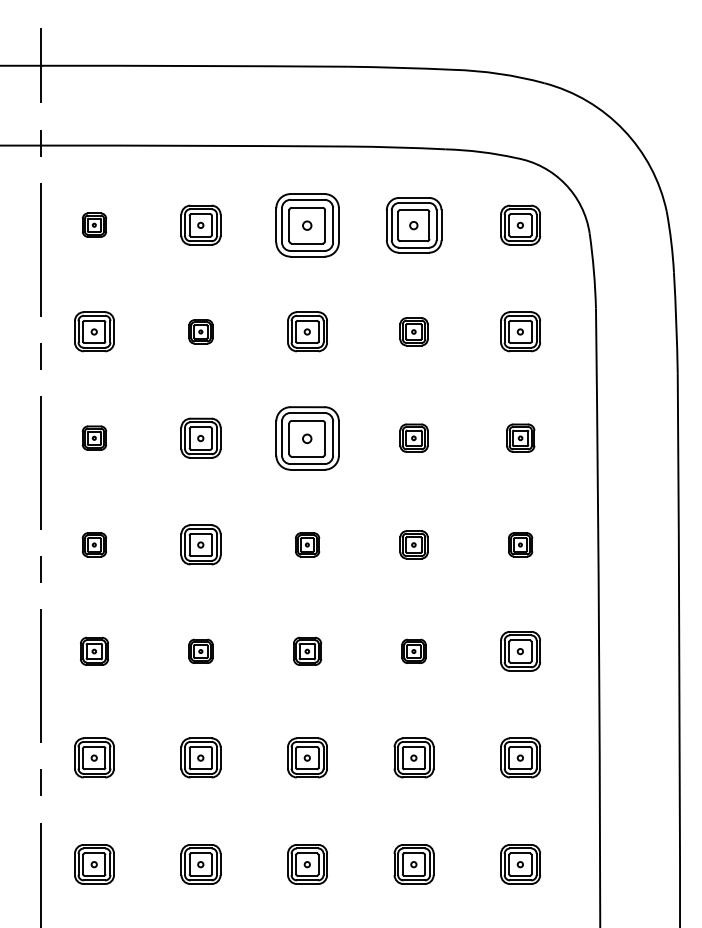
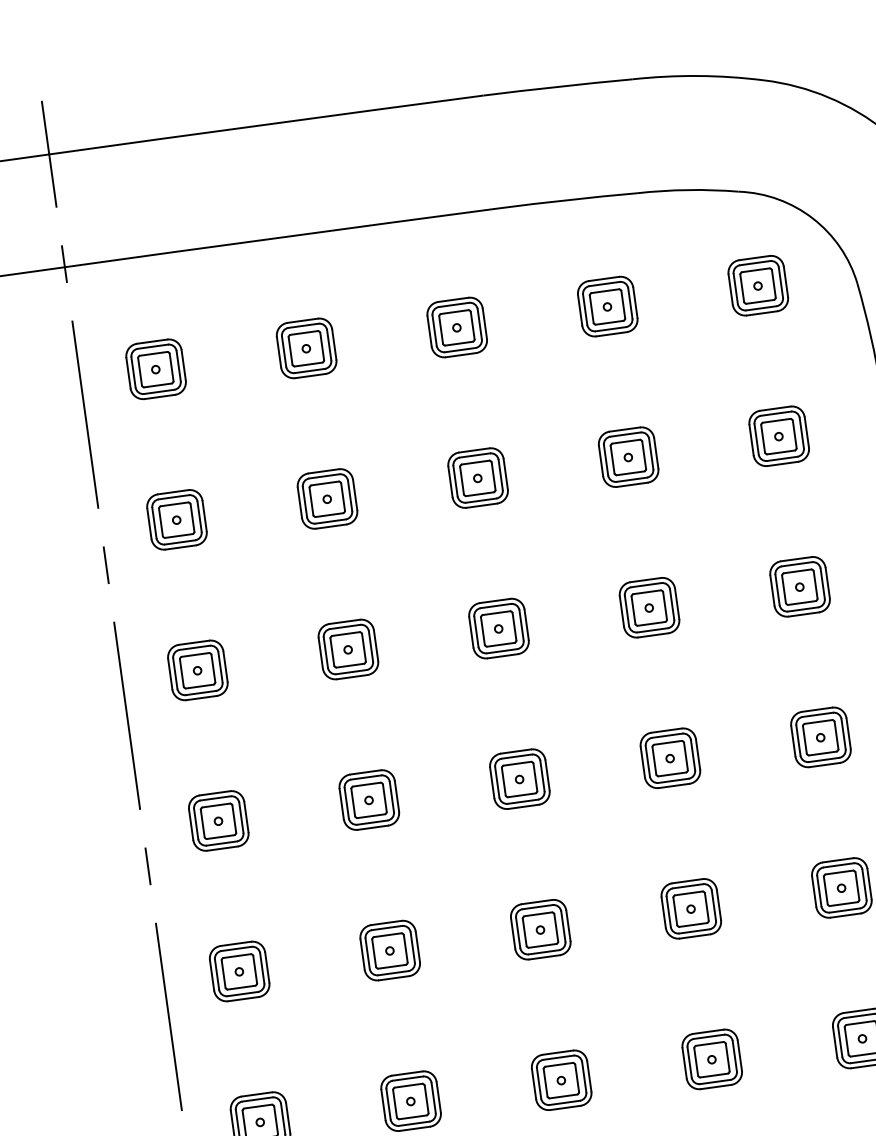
part: (94, 224) -> (155, 368), size x1.67
part: (307, 224) -> (456, 326), size x0.62
part: (413, 224) -> (606, 305), size x0.71
part: (200, 331) -> (326, 498), size x1.67
part: (413, 331) -> (627, 456), size x1.43
part: (94, 437) -> (197, 669), size x1.67
part: (307, 437) -> (498, 627), size x0.62
part: (413, 437) -> (648, 606), size x1.43
part: (520, 437) -> (799, 585), size x1.43
part: (94, 544) -> (218, 820), size x1.67
part: (307, 544) -> (519, 778), size x1.67
part: (413, 544) -> (669, 757), size x1.43
part: (520, 544) -> (820, 736), size x1.67
part: (94, 651) -> (239, 971), size x1.43
part: (200, 651) -> (389, 950), size x1.67
part: (307, 651) -> (540, 929), size x1.43
part: (413, 651) -> (690, 909), size x1.67

